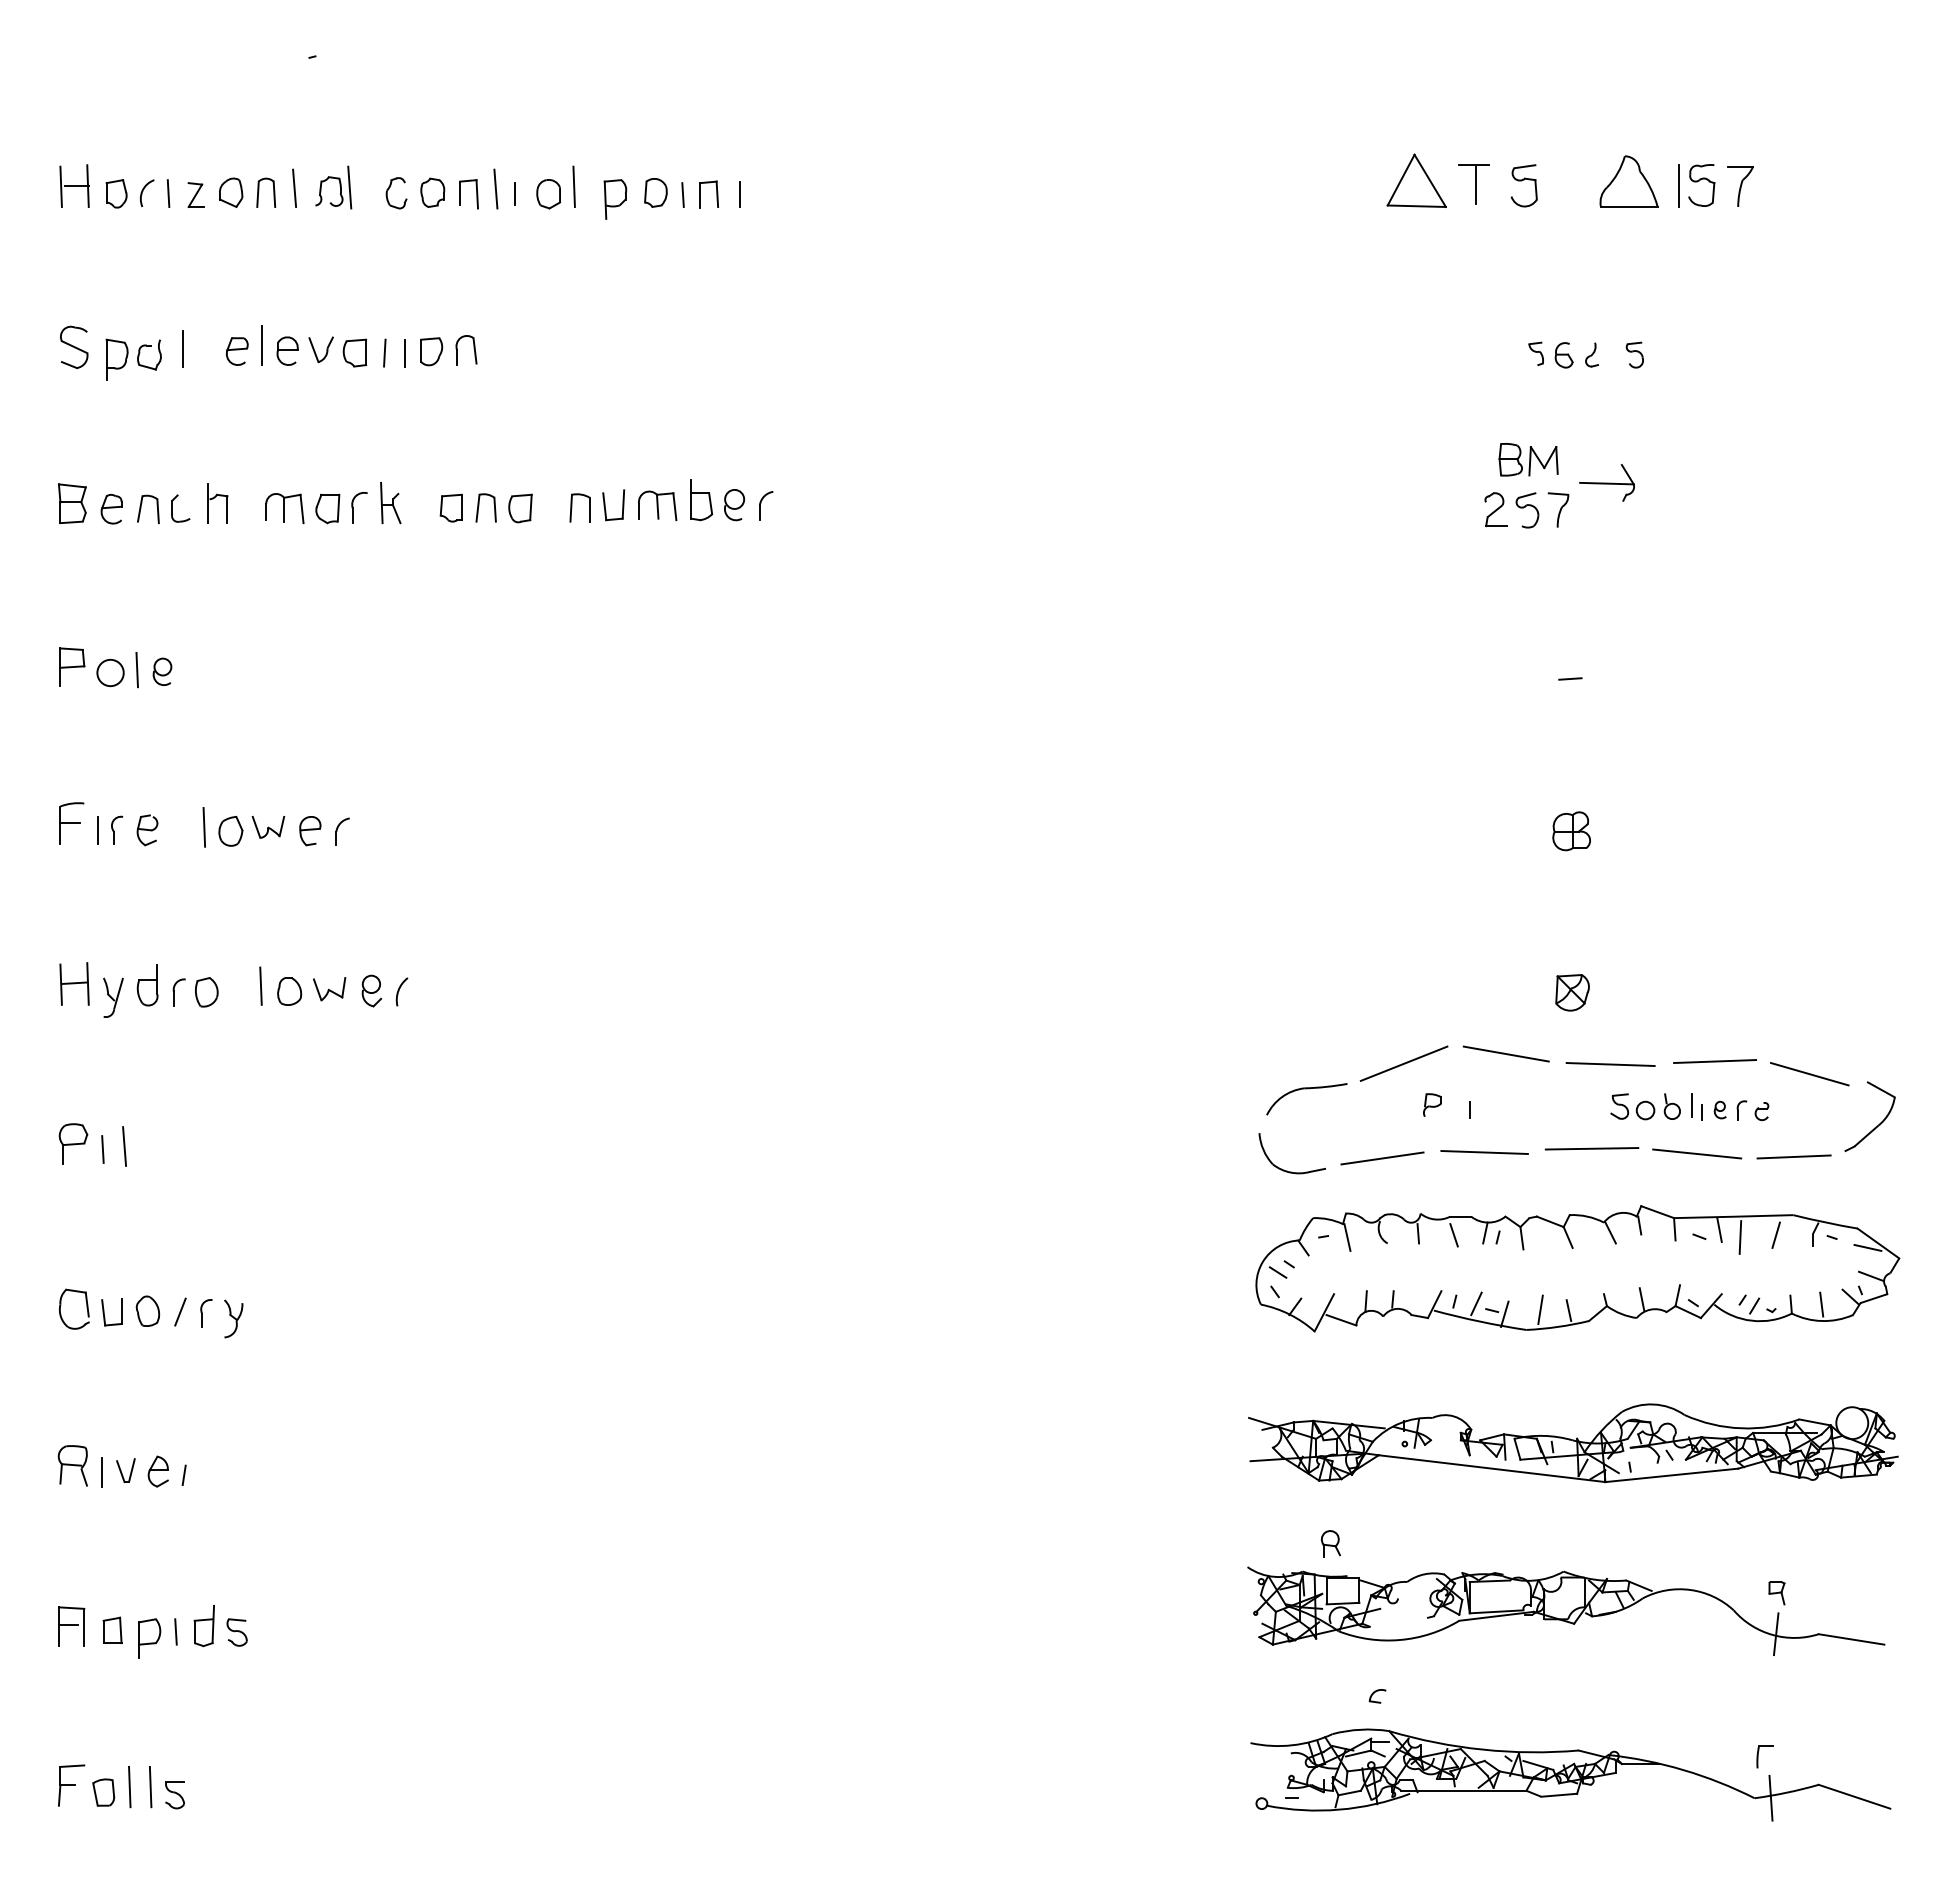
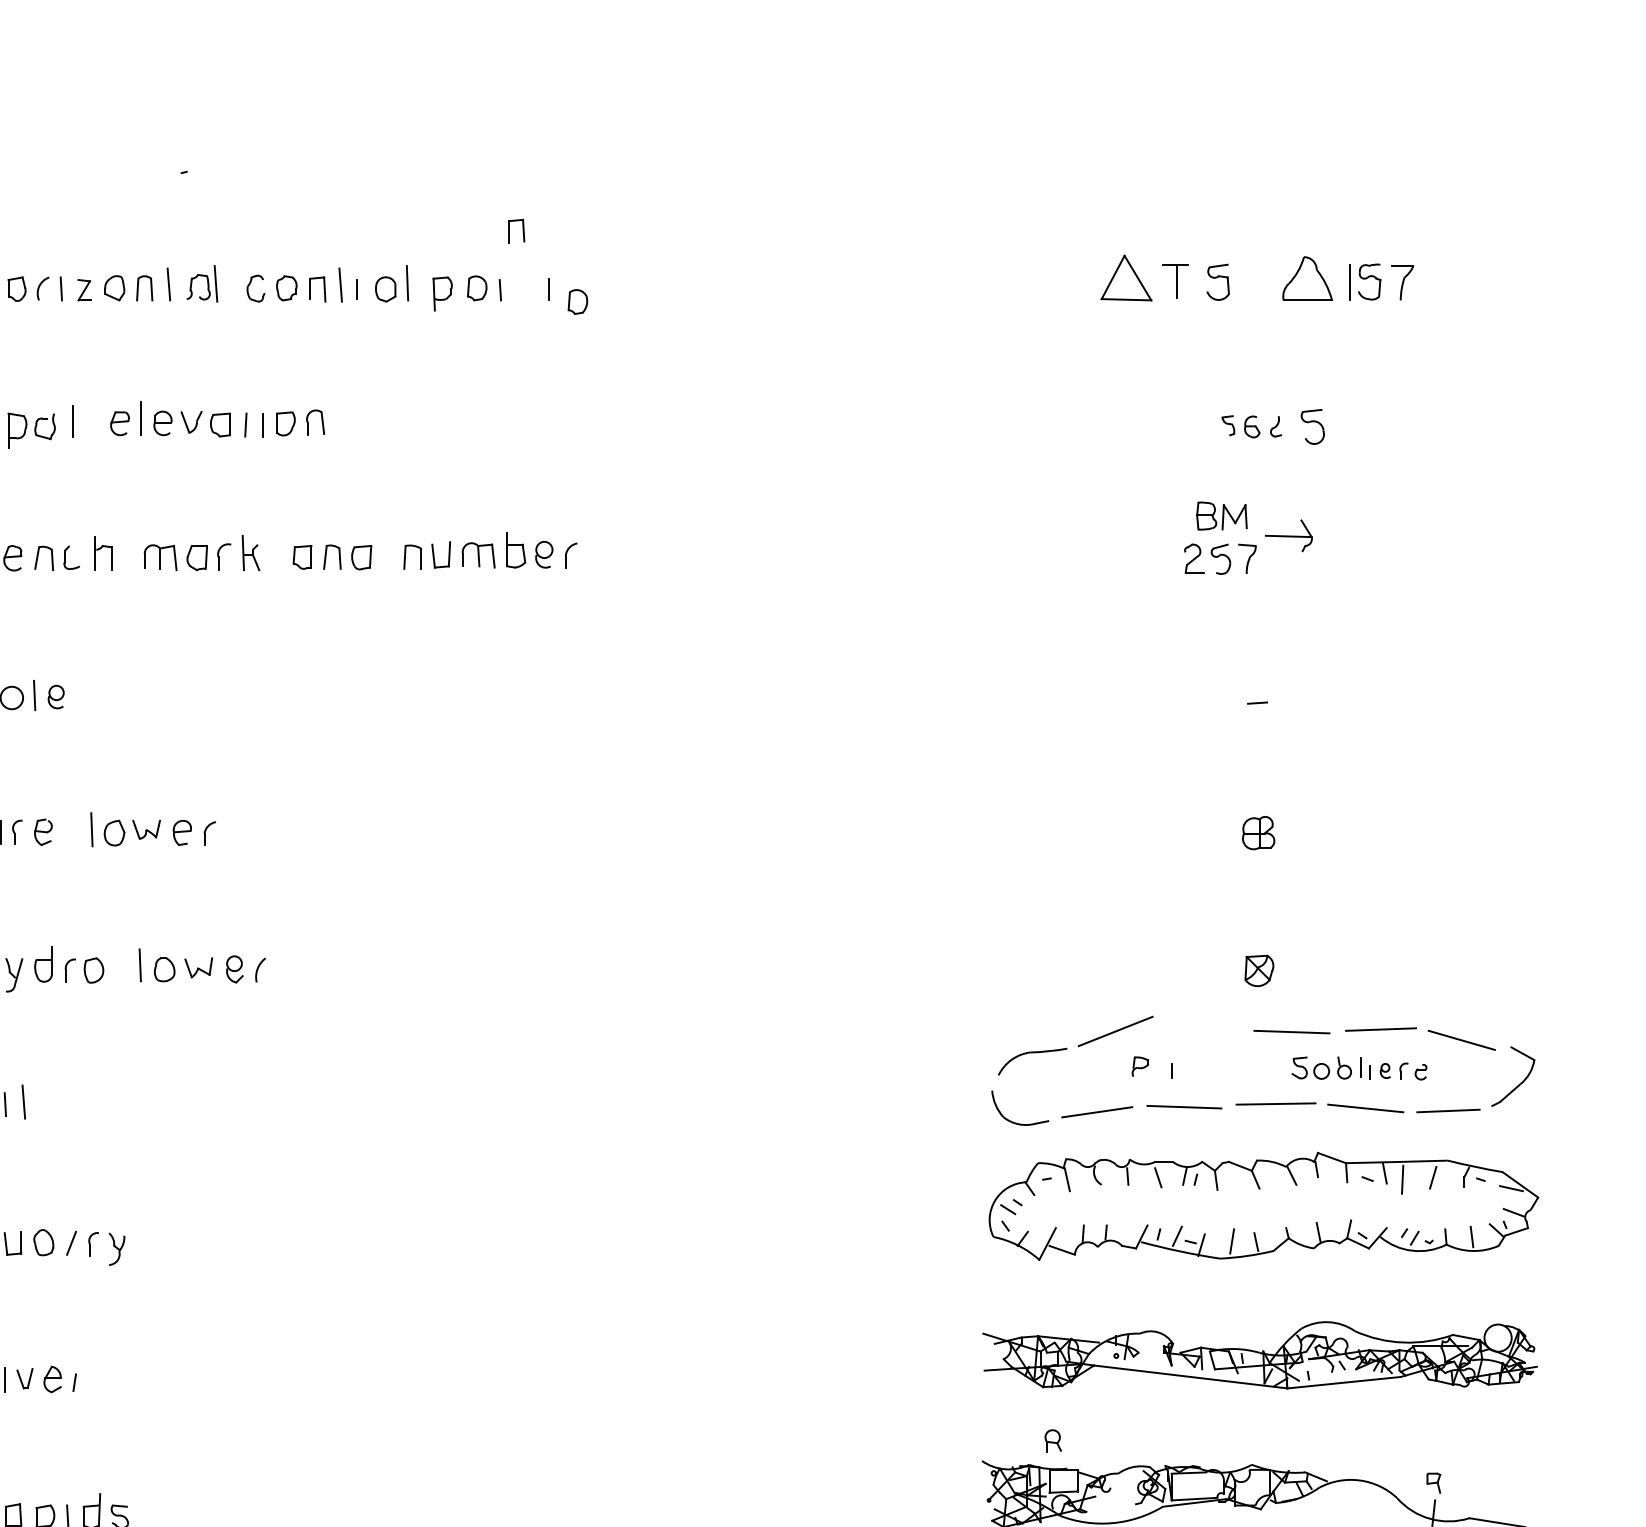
part: (700, 194) -> (509, 230), moved
part: (773, 208) -> (577, 301), added
part: (1634, 354) -> (1312, 426), size x1.6
line: (1505, 1053) -> (1202, 1022), removed

